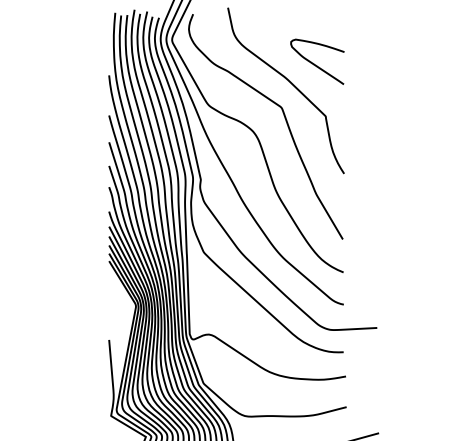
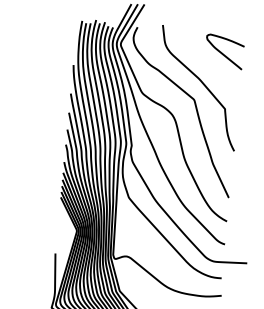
curve: (314, 63) -> (222, 52), moved

